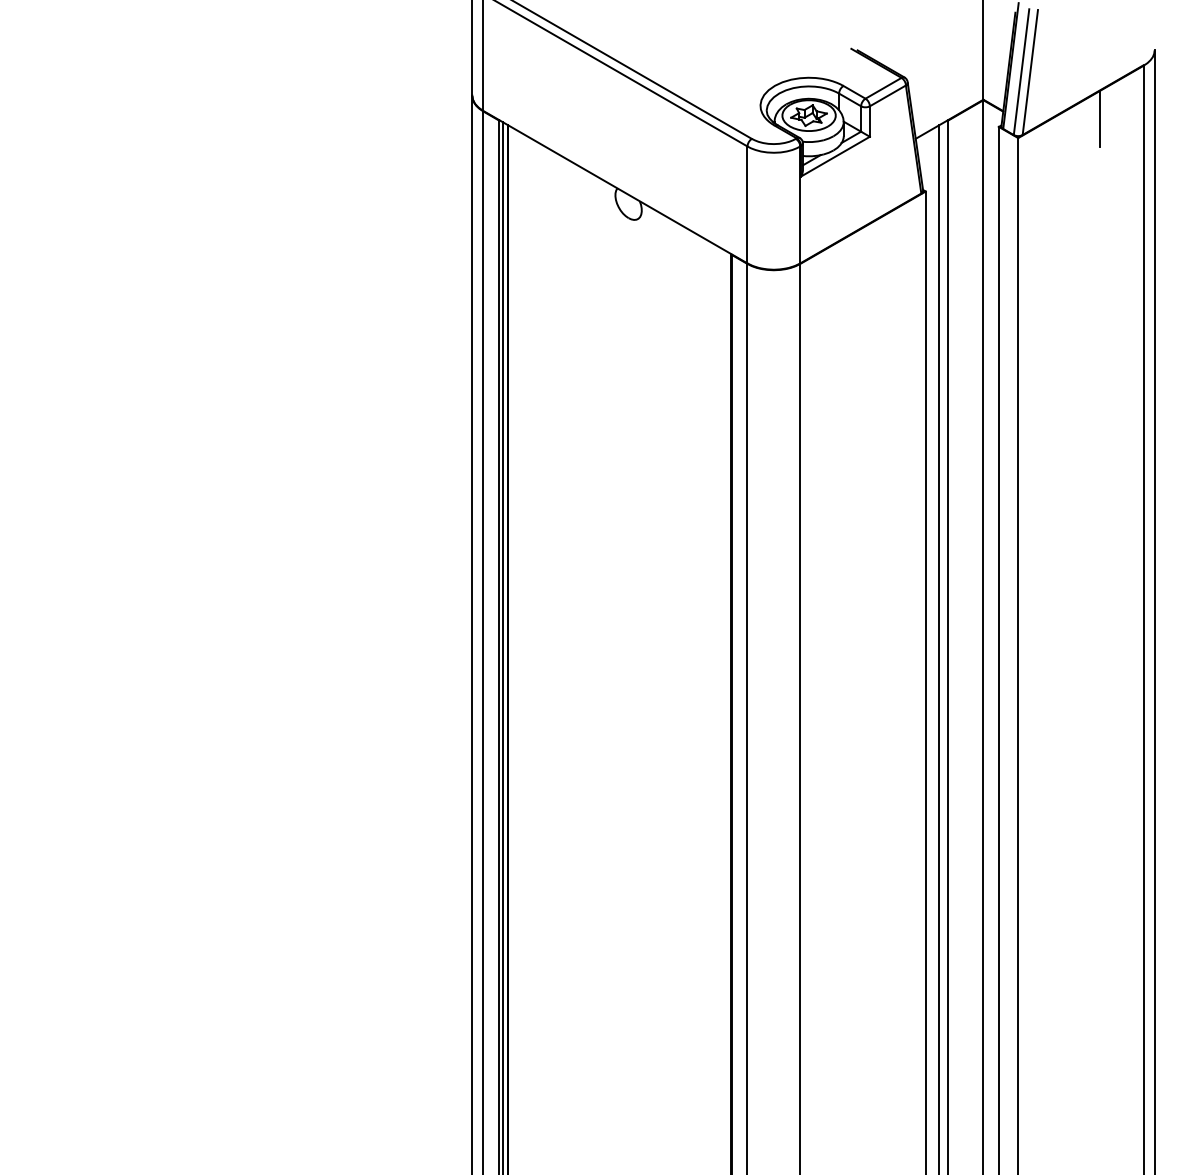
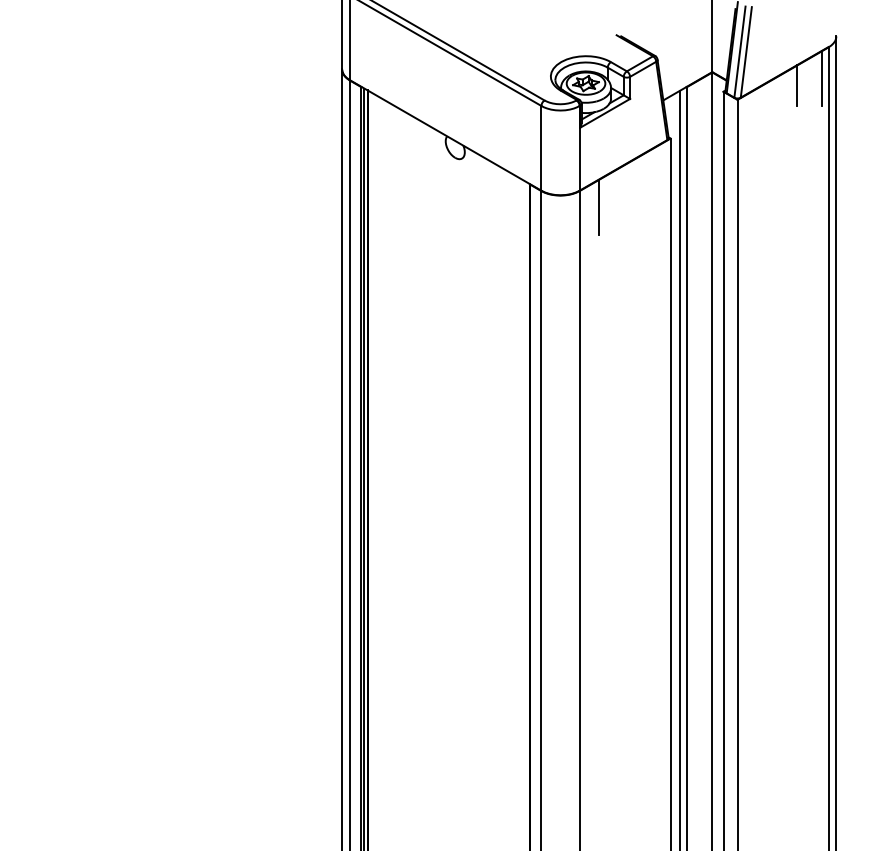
line: (1135, 108) -> (822, 78), added
line: (826, 286) -> (598, 207), added

